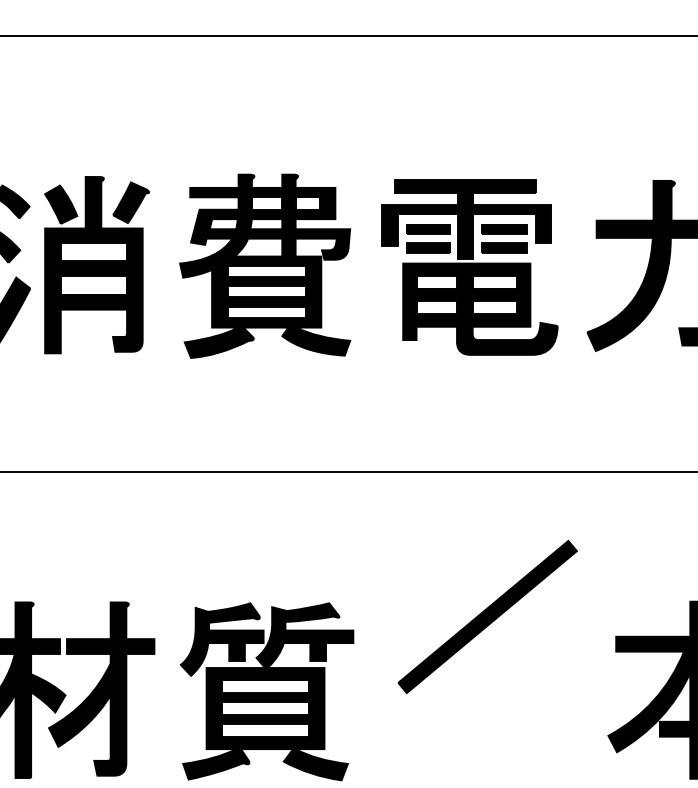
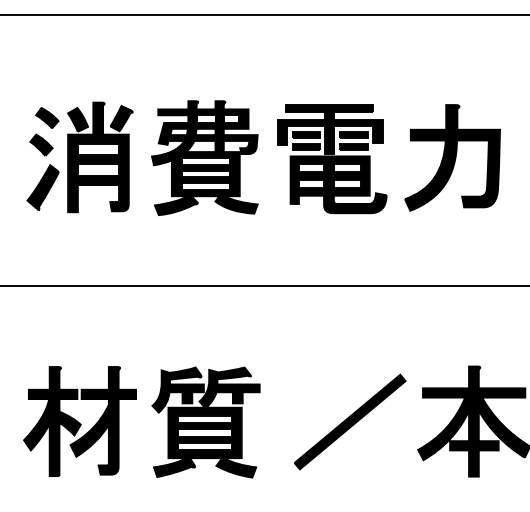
part: (488, 616) -> (350, 421), moved

